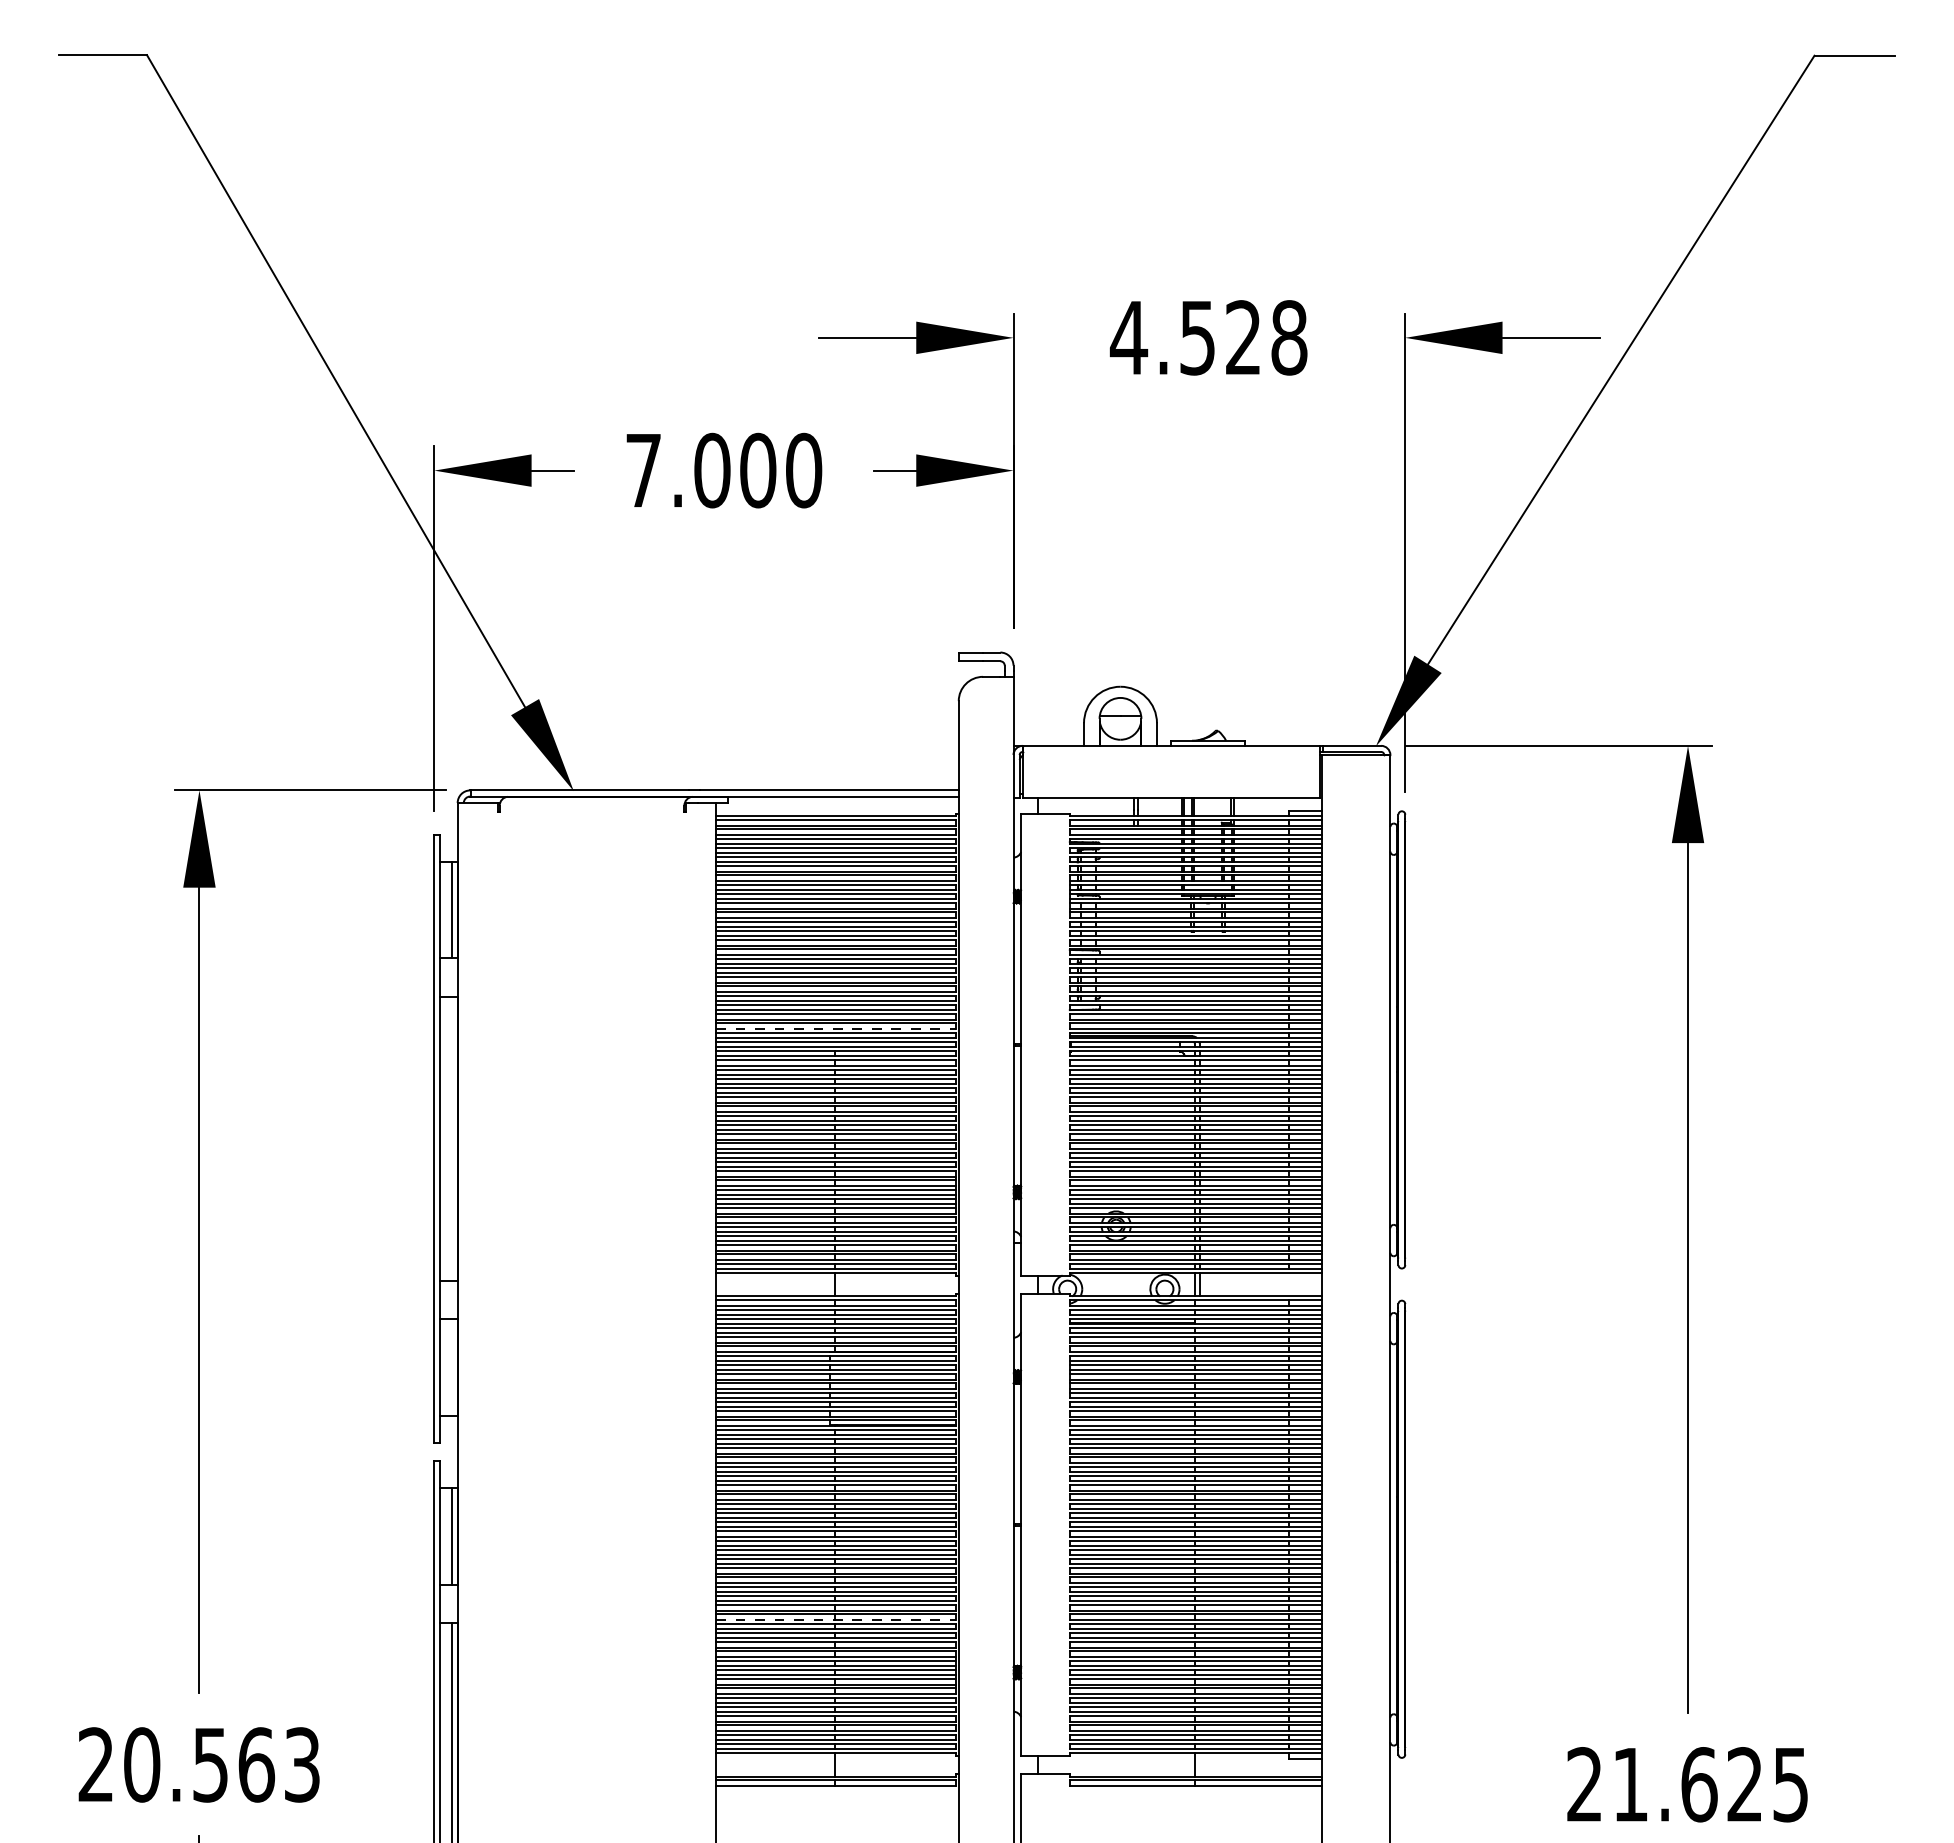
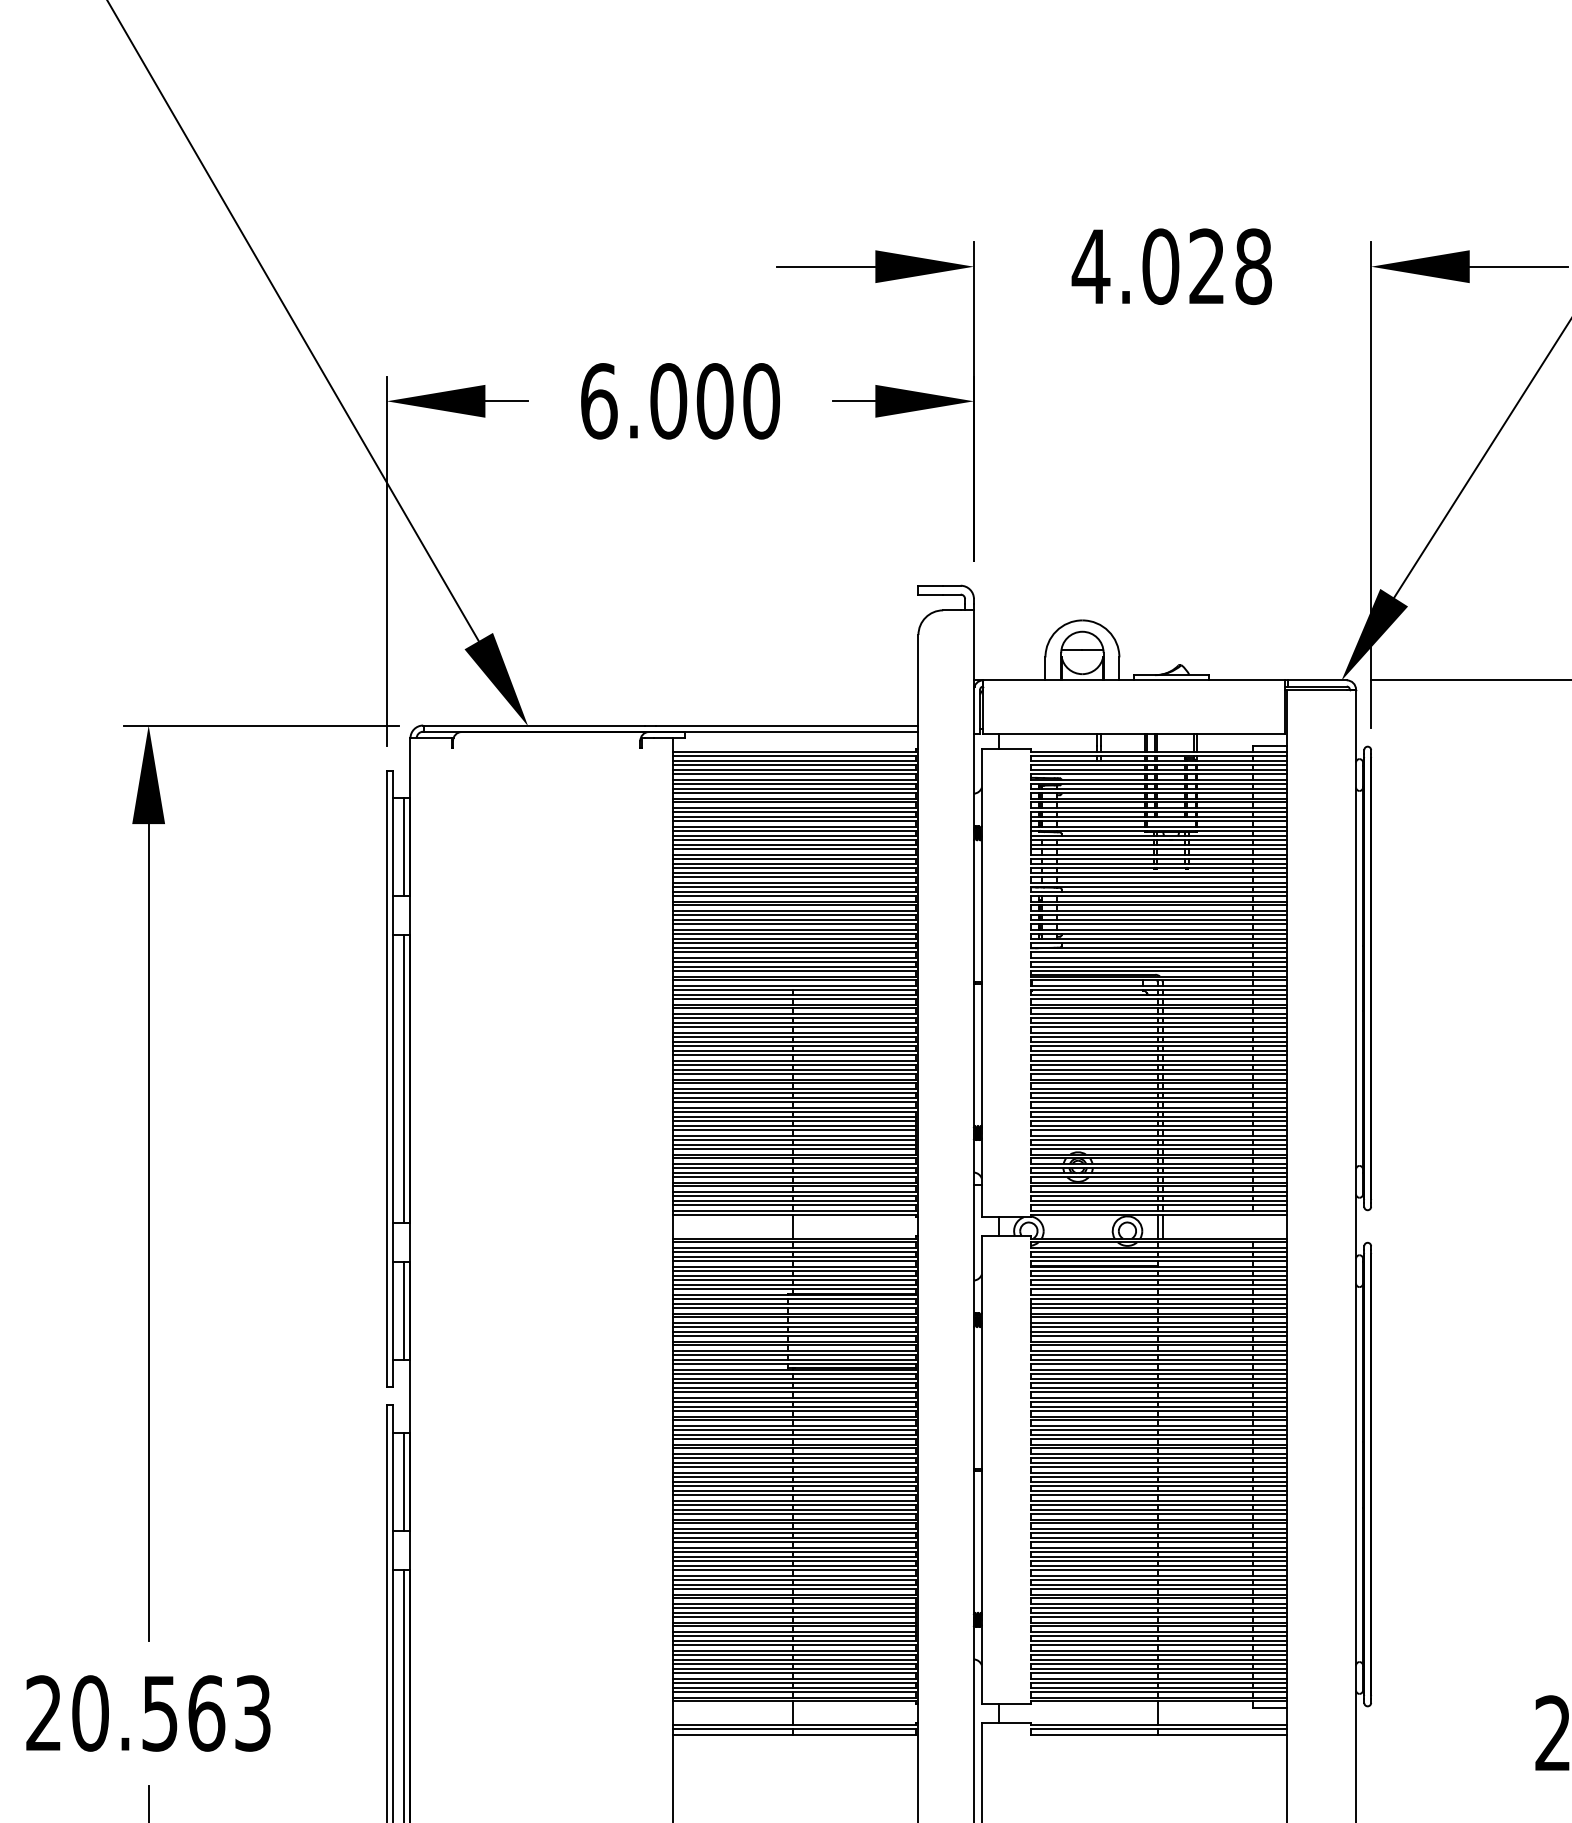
text: (1197, 337) -> (1160, 266), 4.528 -> 4.028
text: (644, 470) -> (599, 401), 7.000 -> 6.000
line: (836, 1028) -> (794, 966), dashed -> solid
line: (451, 1138) -> (404, 1078), added
line: (451, 1367) -> (404, 1310), added
line: (836, 1619) -> (794, 1566), dashed -> solid

